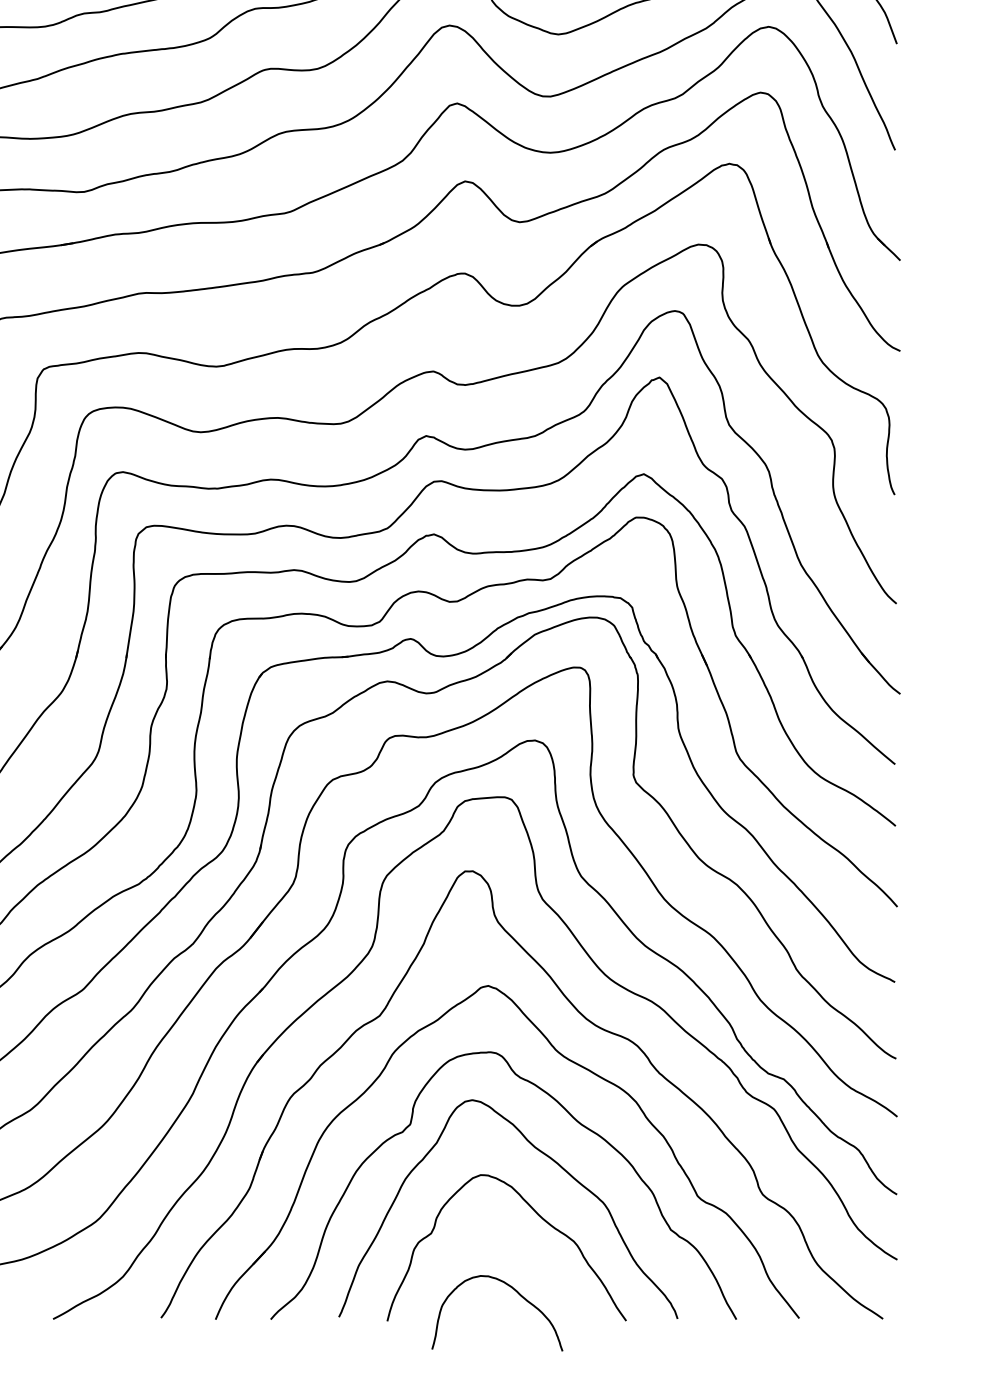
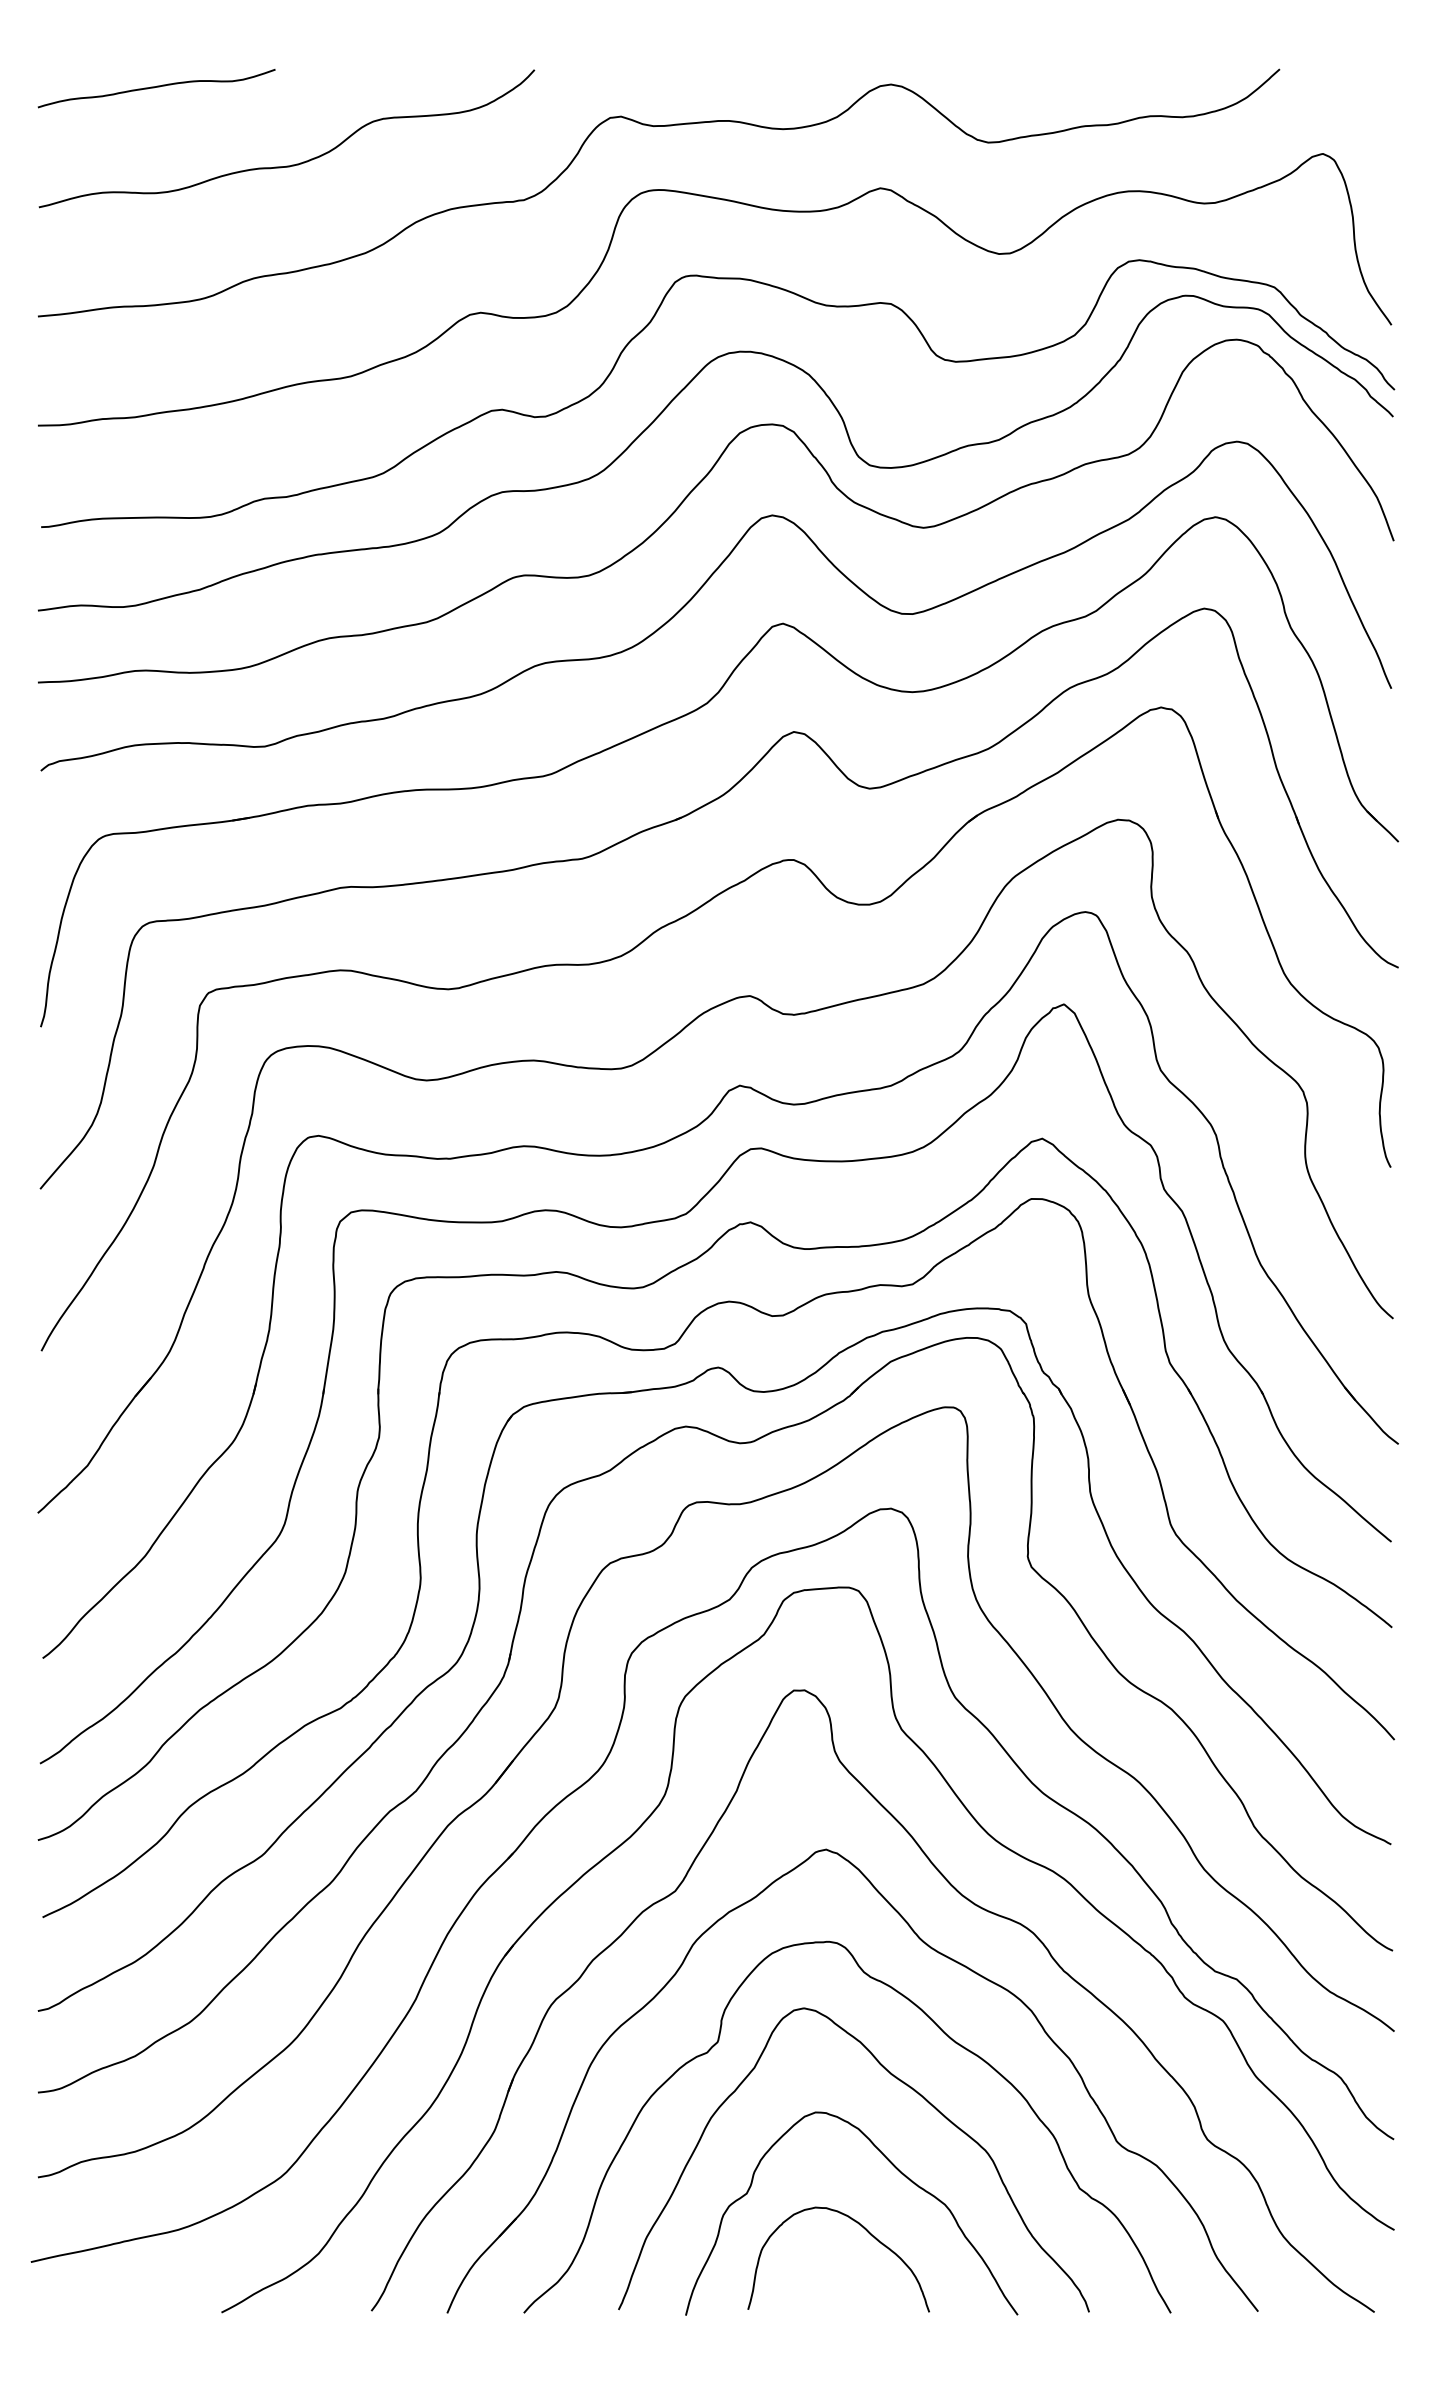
curve: (517, 1293) -> (866, 2231), moved

